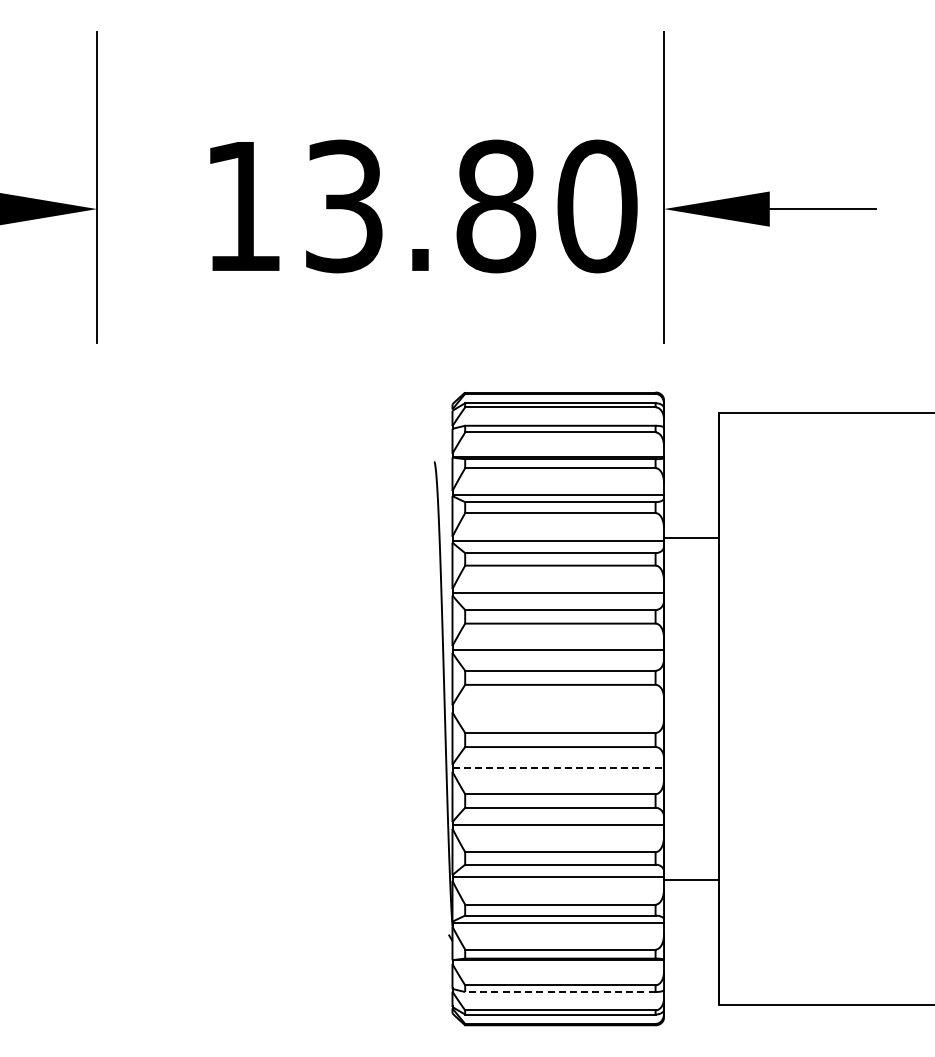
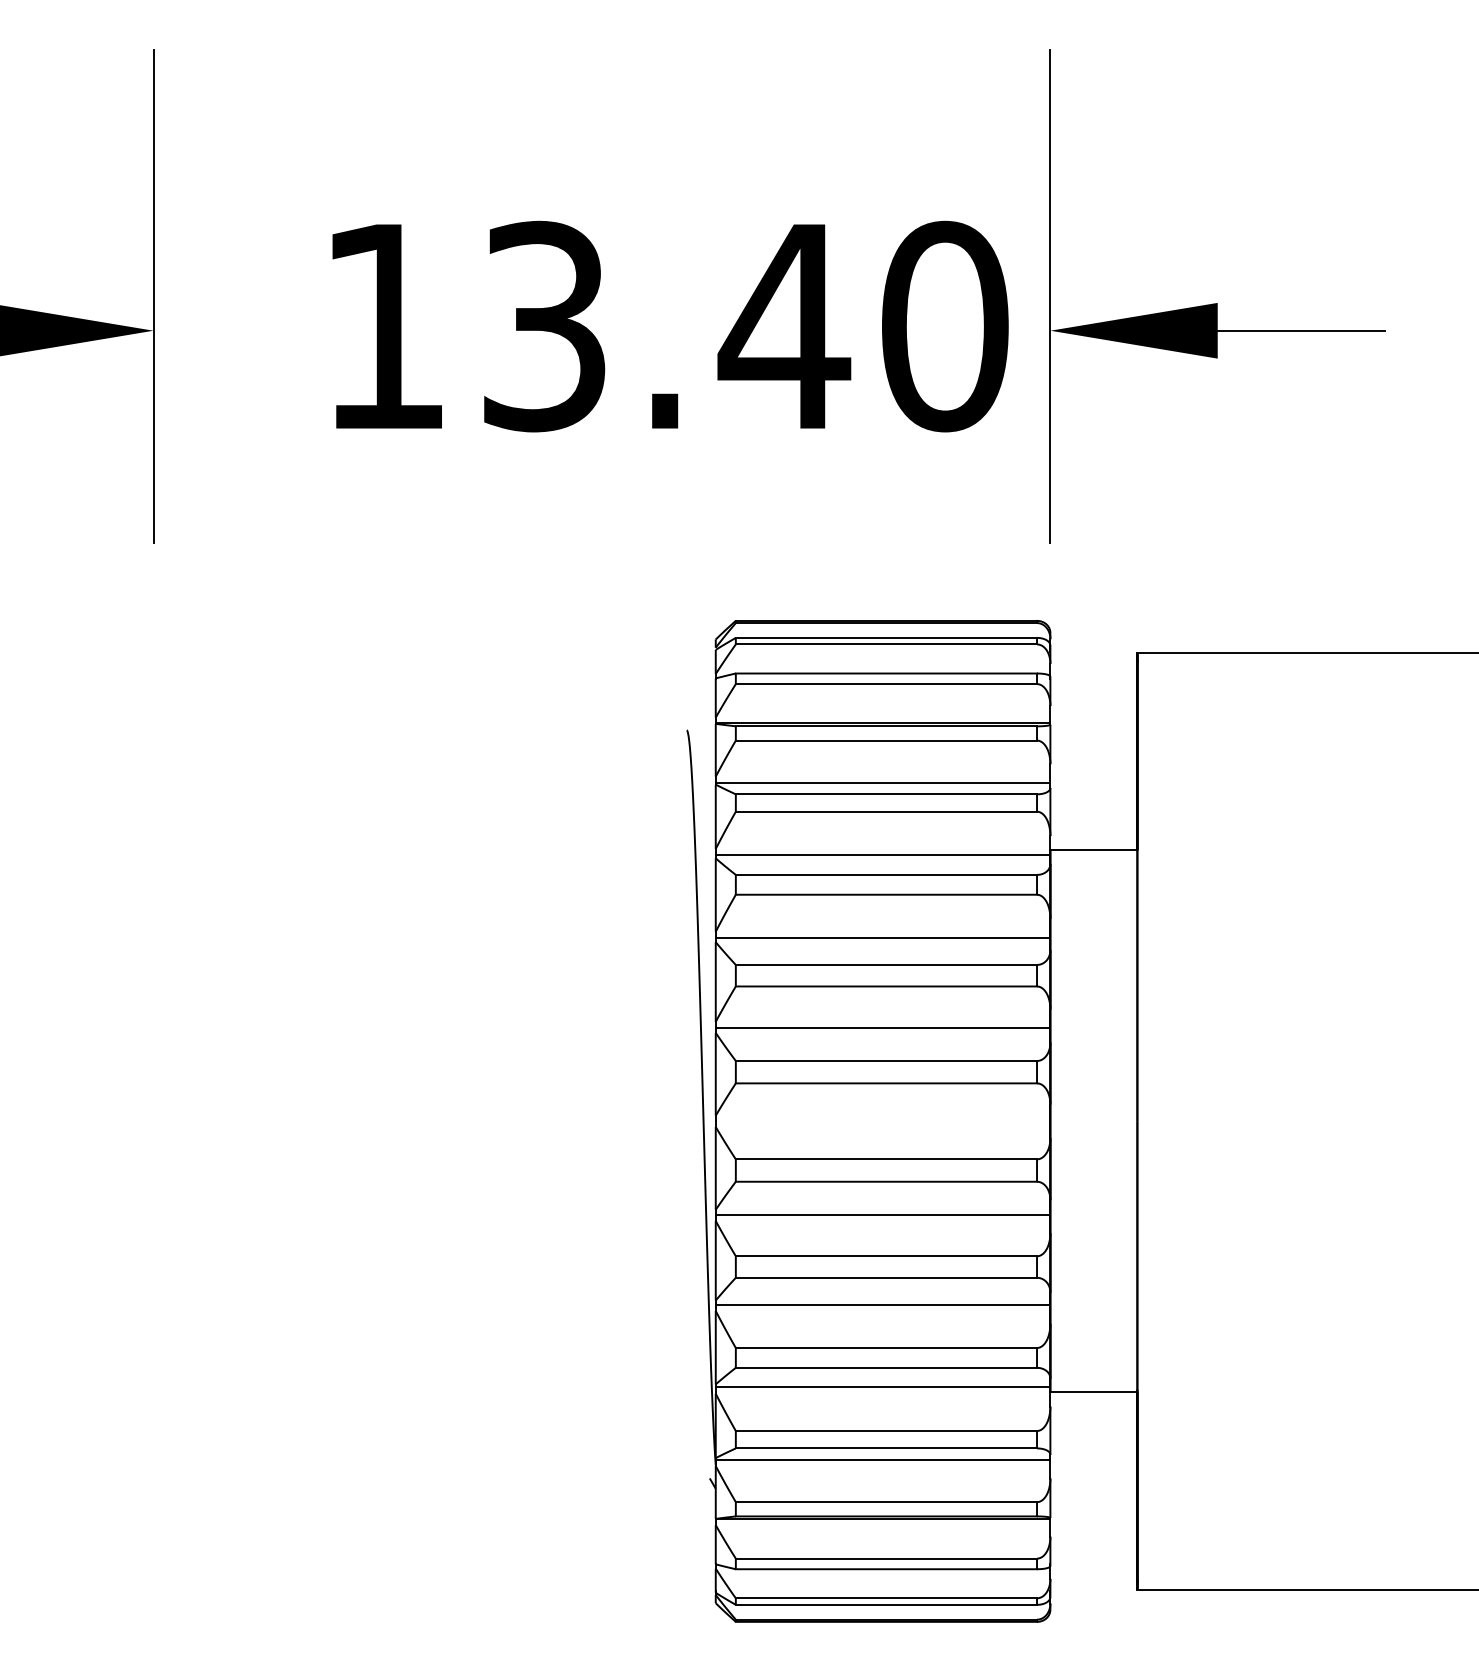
text: (495, 206) -> (783, 326), 13.80 -> 13.40
line: (558, 767) -> (883, 1214), dashed -> solid
line: (559, 992) -> (885, 1570), dashed -> solid

